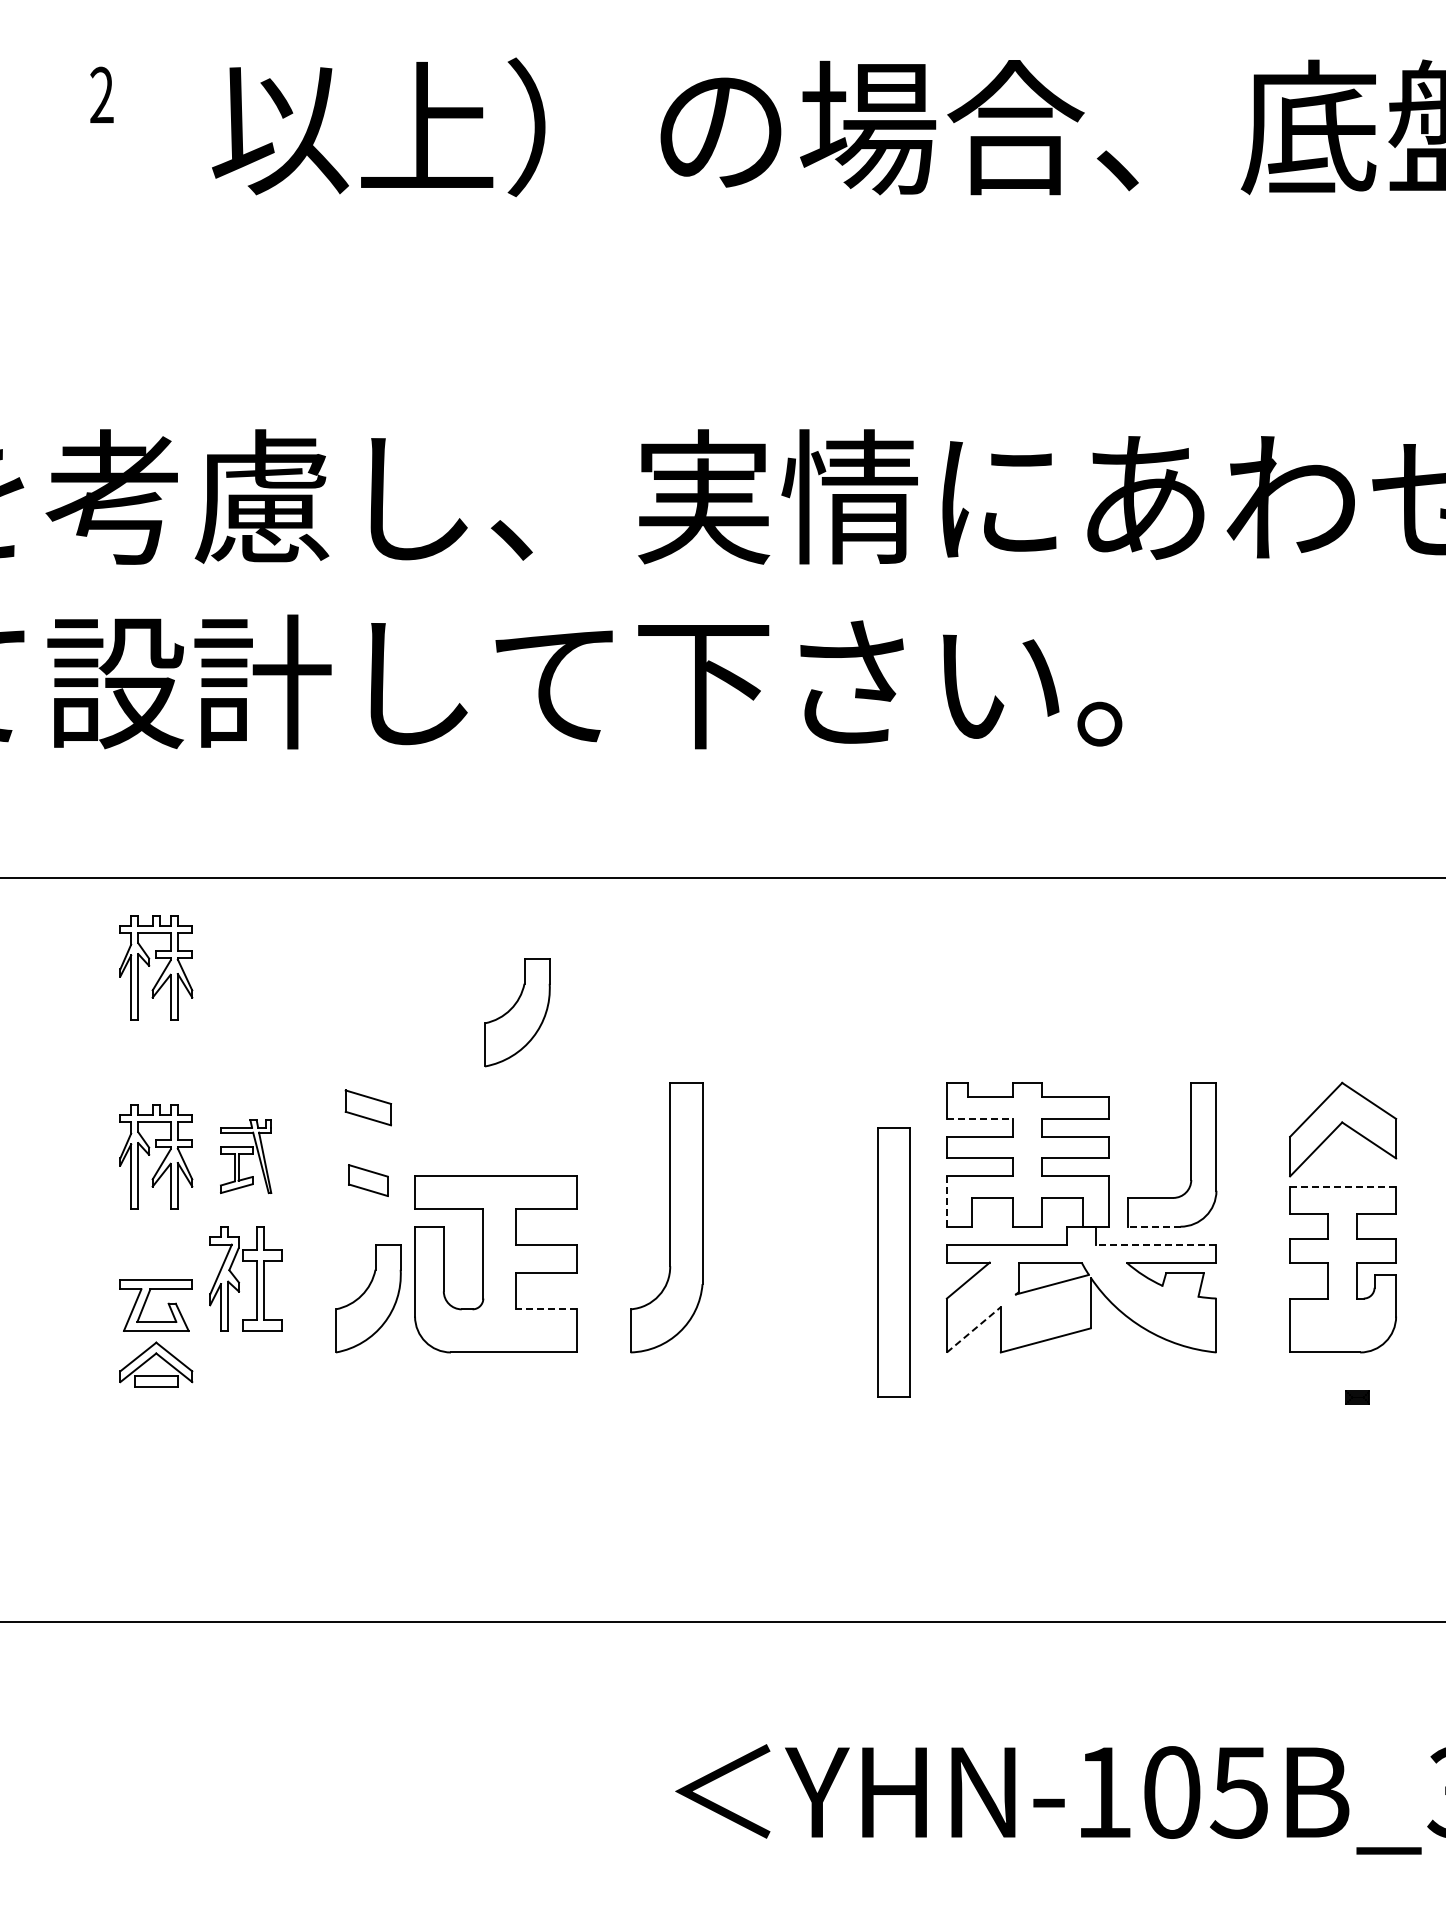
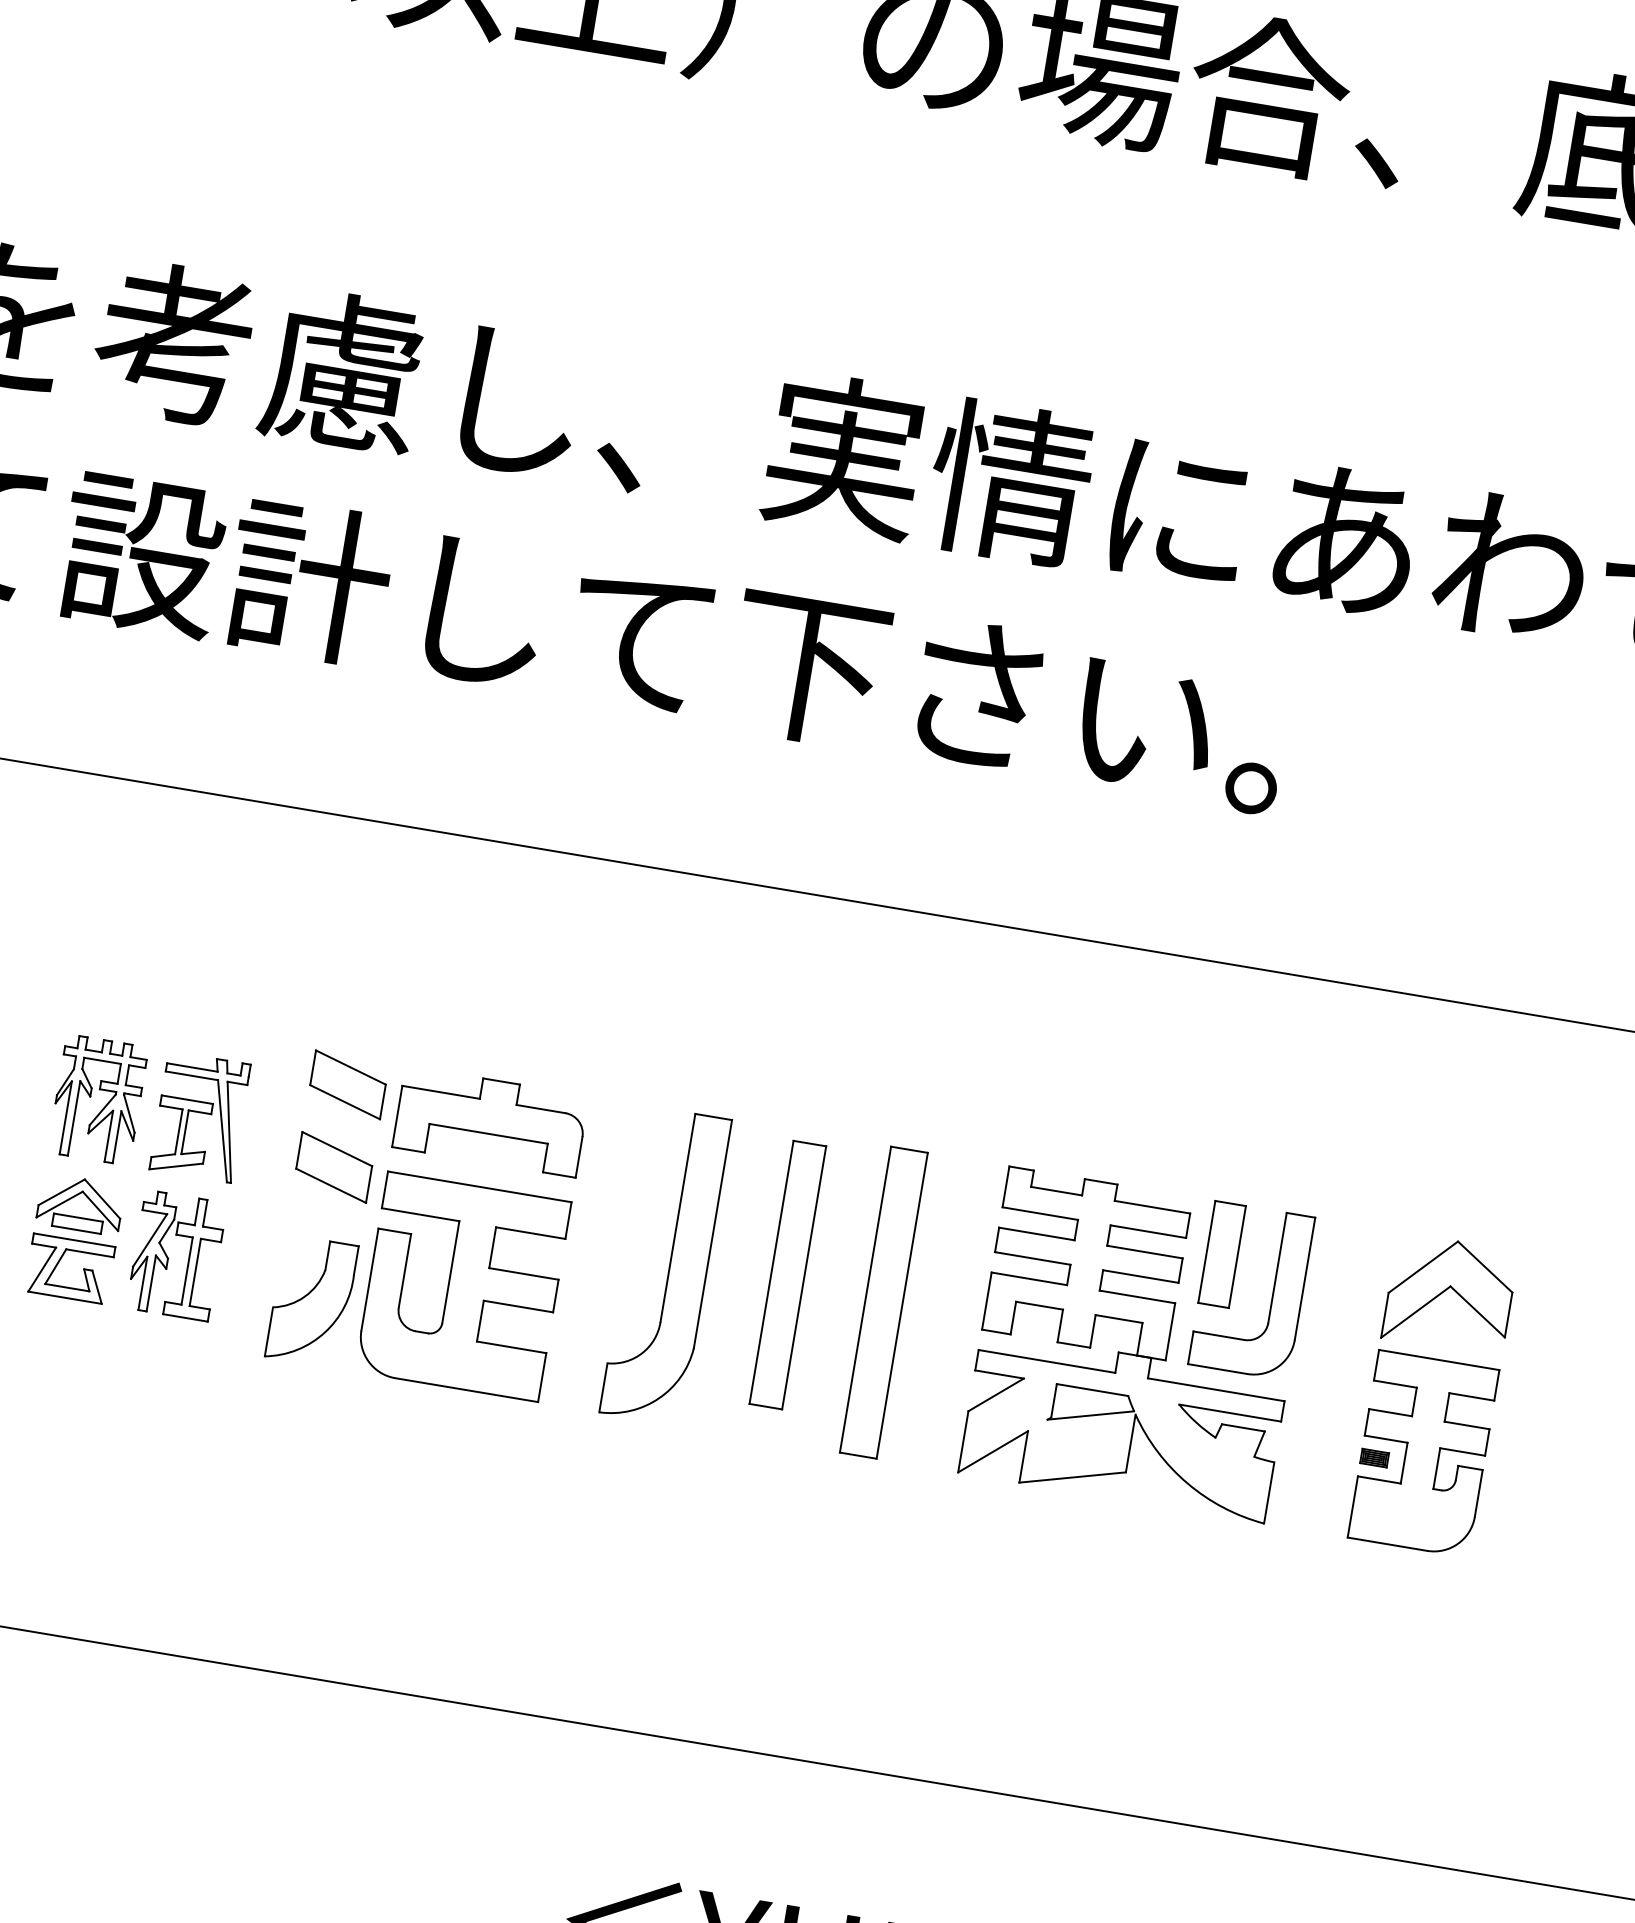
part: (150, 965) -> (127, 881), removed
part: (517, 1012) -> (535, 1004), removed
part: (368, 1107) -> (348, 1084), size x1.43
part: (495, 1118) -> (490, 1121), added
line: (980, 1118) -> (1040, 1213), dashed -> solid
part: (1141, 1127) -> (1221, 1254), added
part: (245, 1156) -> (199, 1116), size x1.43
part: (368, 1180) -> (334, 1167), size x1.67
line: (1343, 1187) -> (1439, 1360), dashed -> solid
line: (946, 1202) -> (986, 1302), dashed -> solid
part: (772, 1207) -> (787, 1274), added
line: (1153, 1226) -> (1216, 1368), dashed -> solid
line: (1155, 1244) -> (1215, 1389), dashed -> solid
part: (893, 1262) -> (883, 1302), moved
line: (546, 1309) -> (511, 1347), dashed -> solid
line: (974, 1329) -> (993, 1451), dashed -> solid
part: (159, 1357) -> (85, 1196), moved
part: (1357, 1397) -> (1374, 1458), moved

